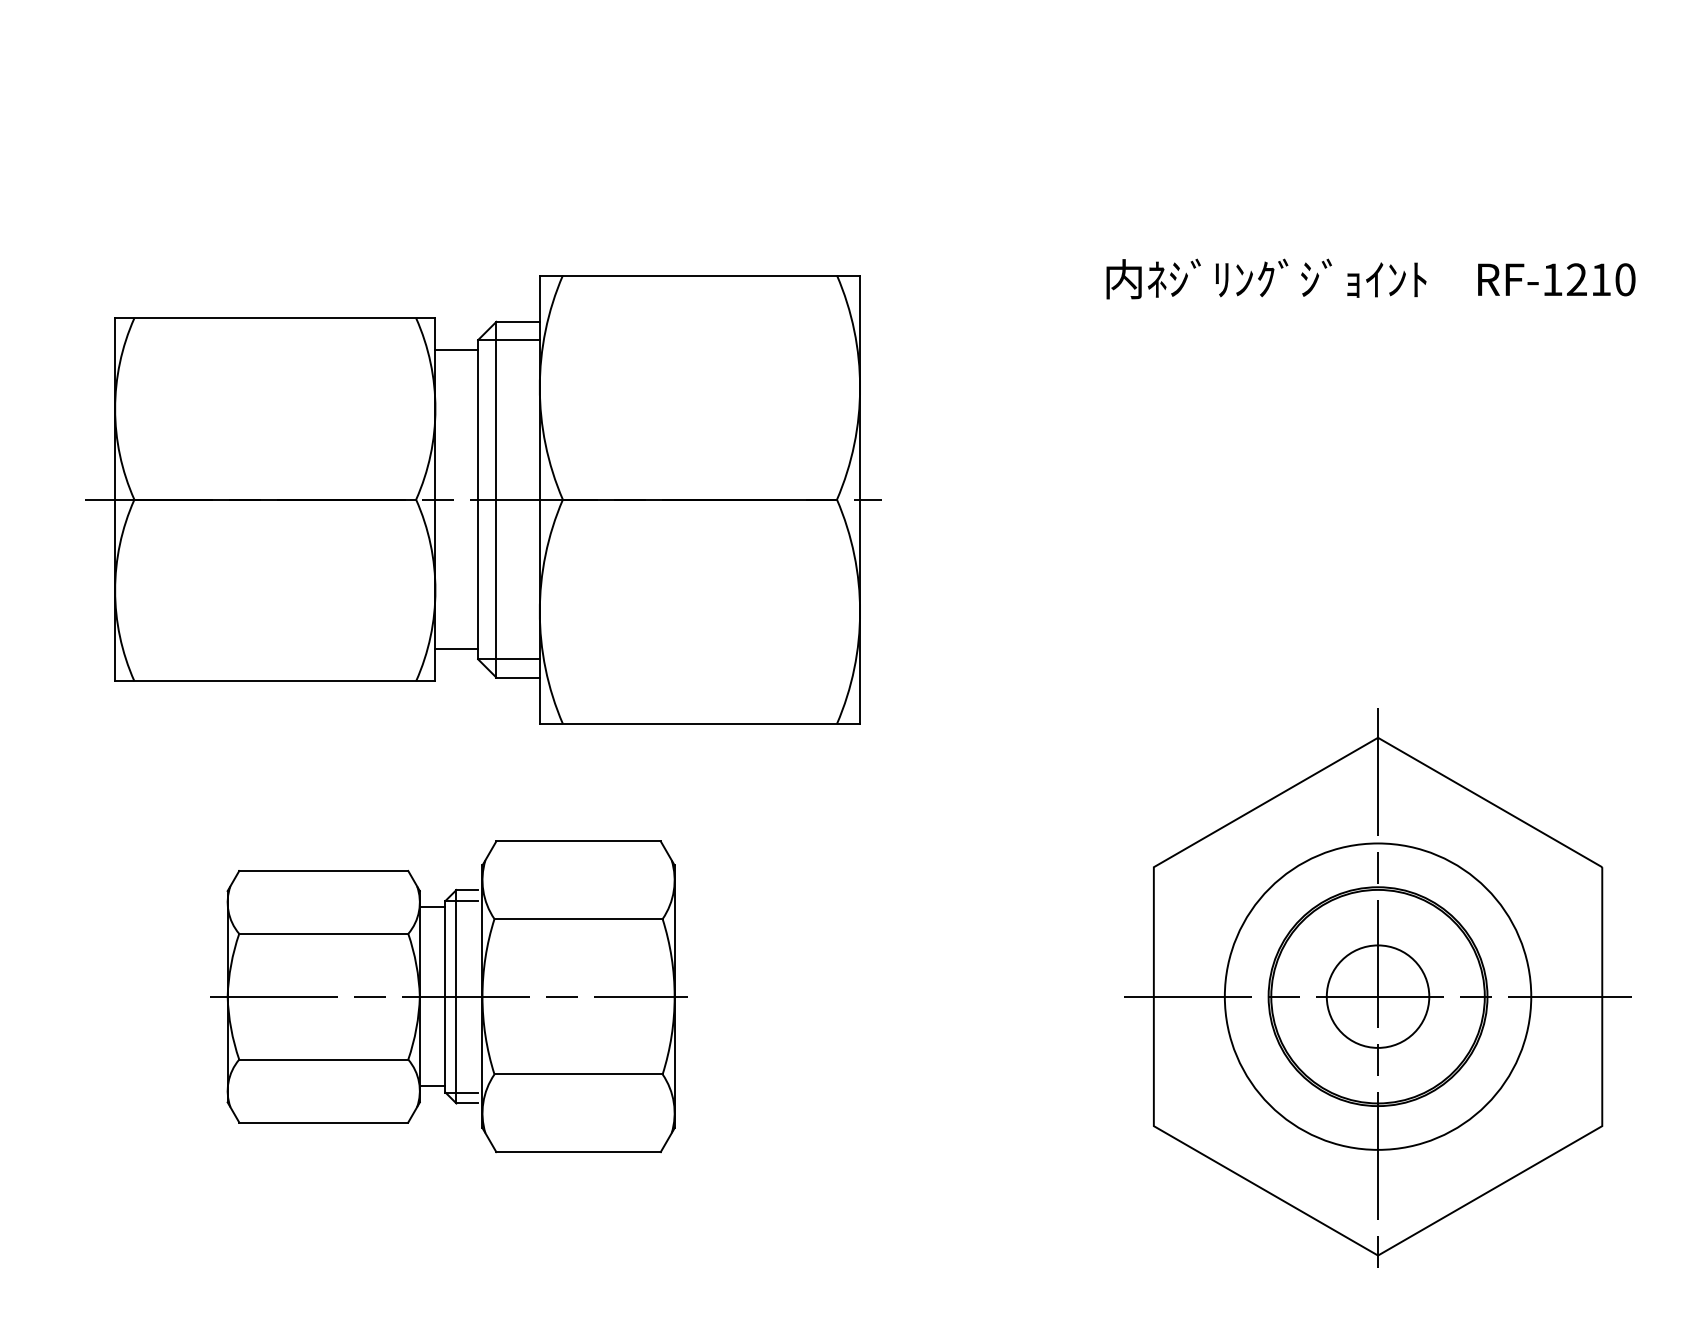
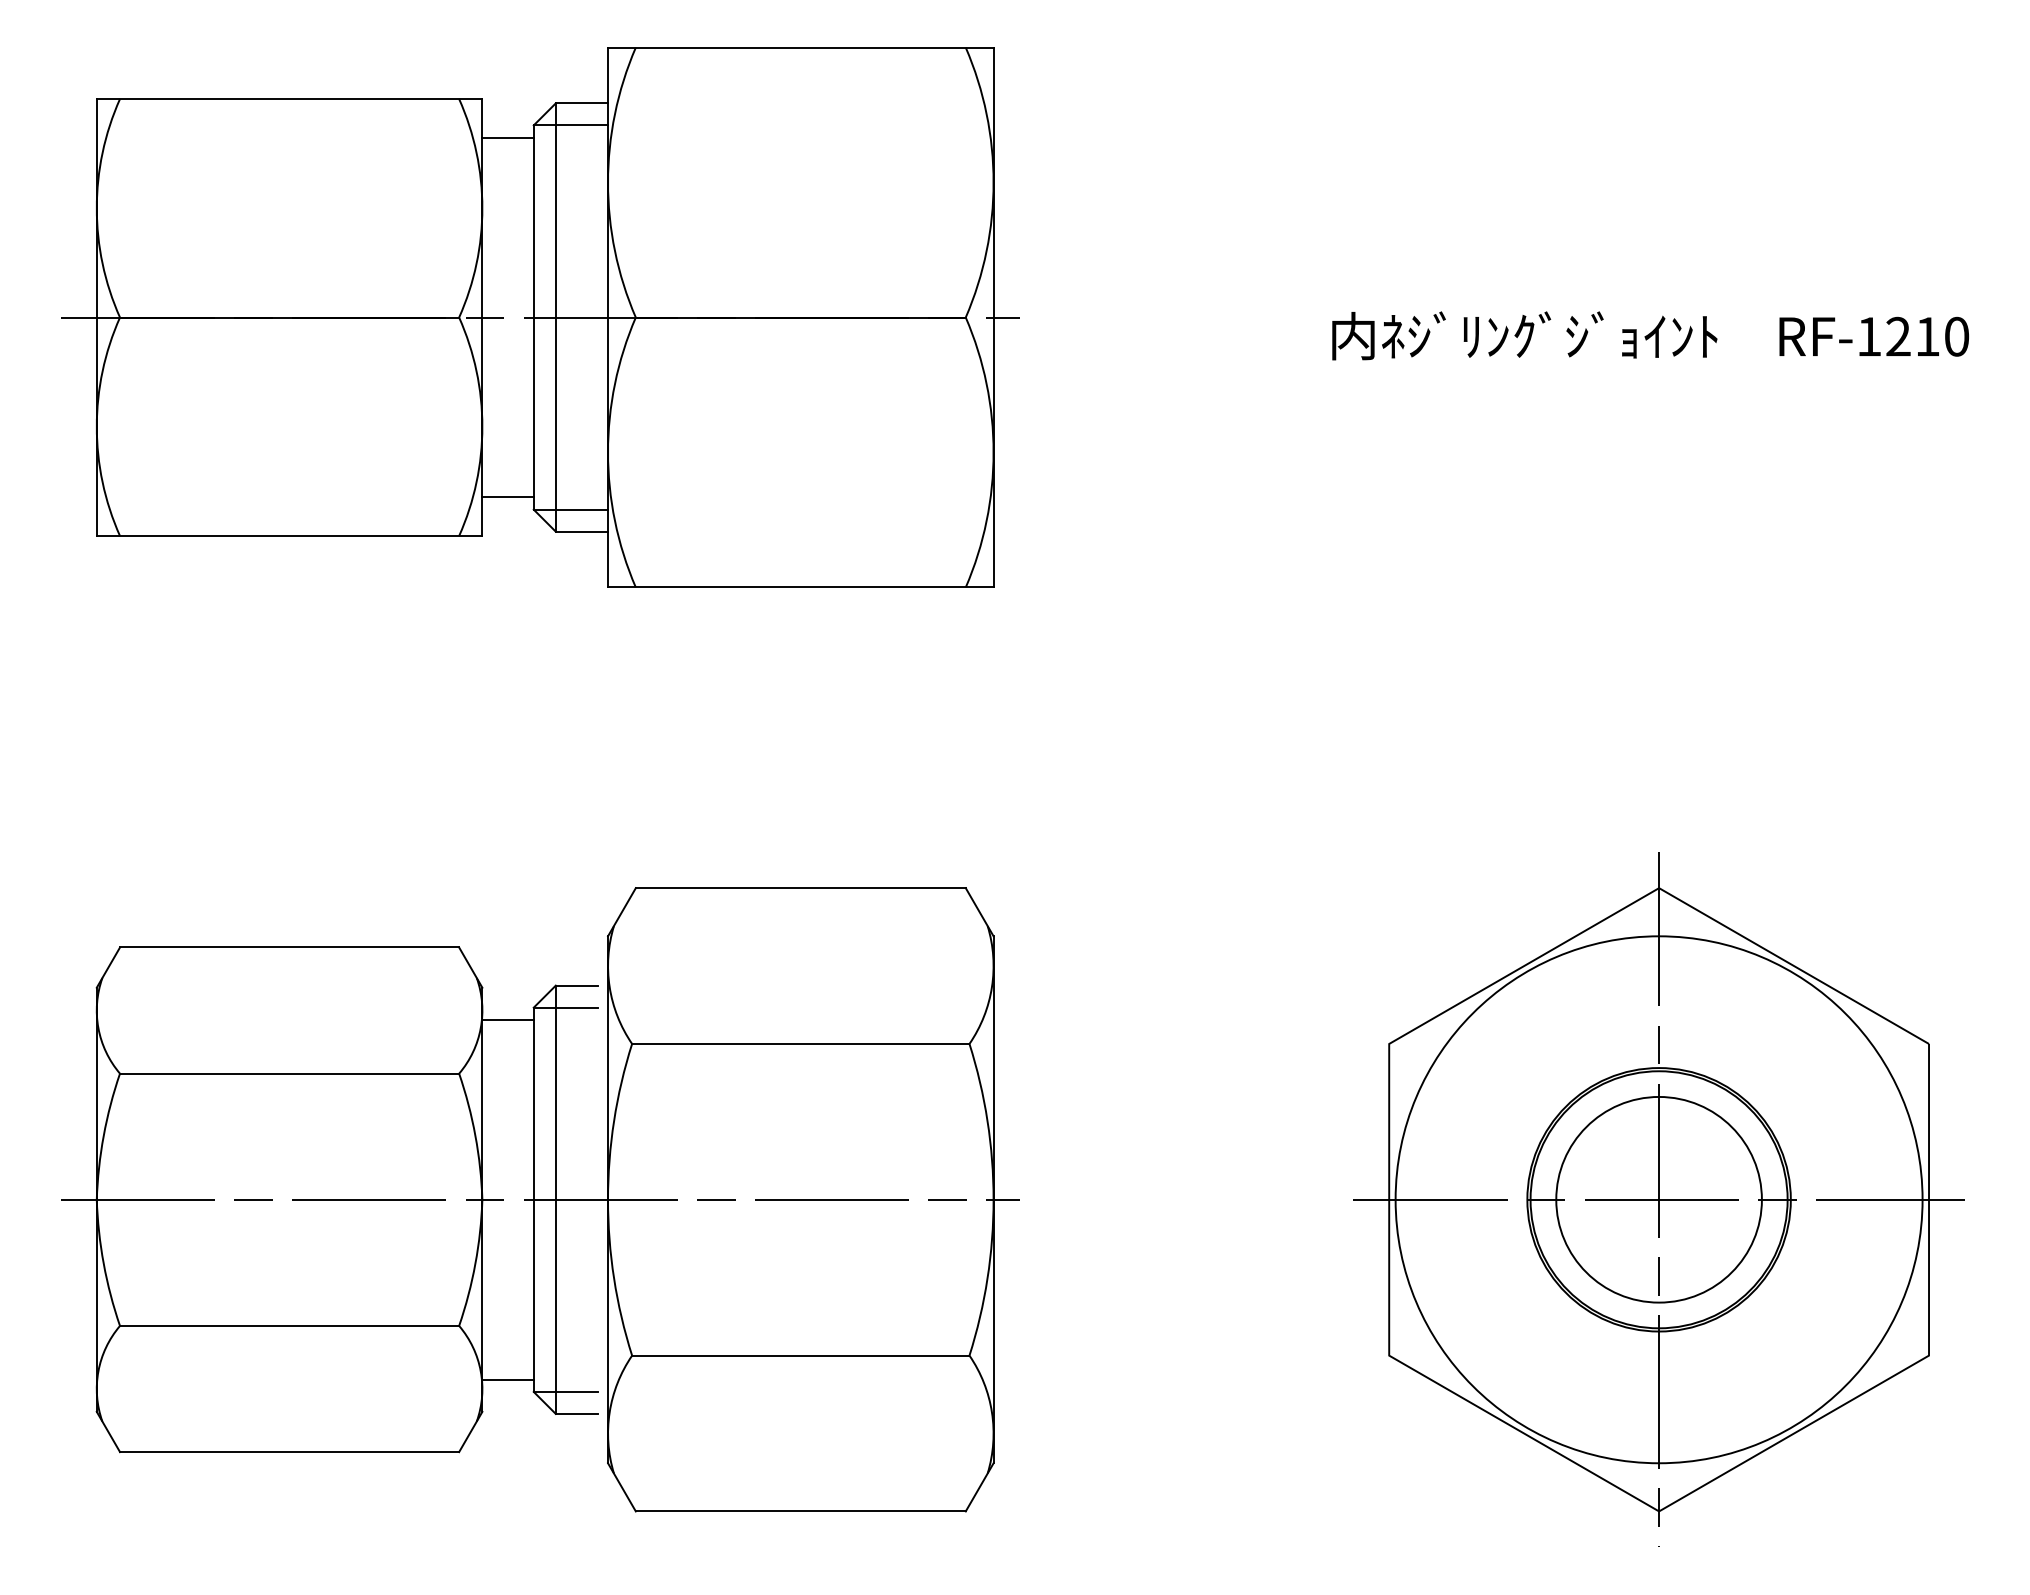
part: (483, 499) -> (540, 317), moved
part: (448, 996) -> (540, 1199), size x1.67
circle: (1377, 996) -> (1658, 1199), size x1.43
circle: (1377, 996) -> (1658, 1199), size x1.67

